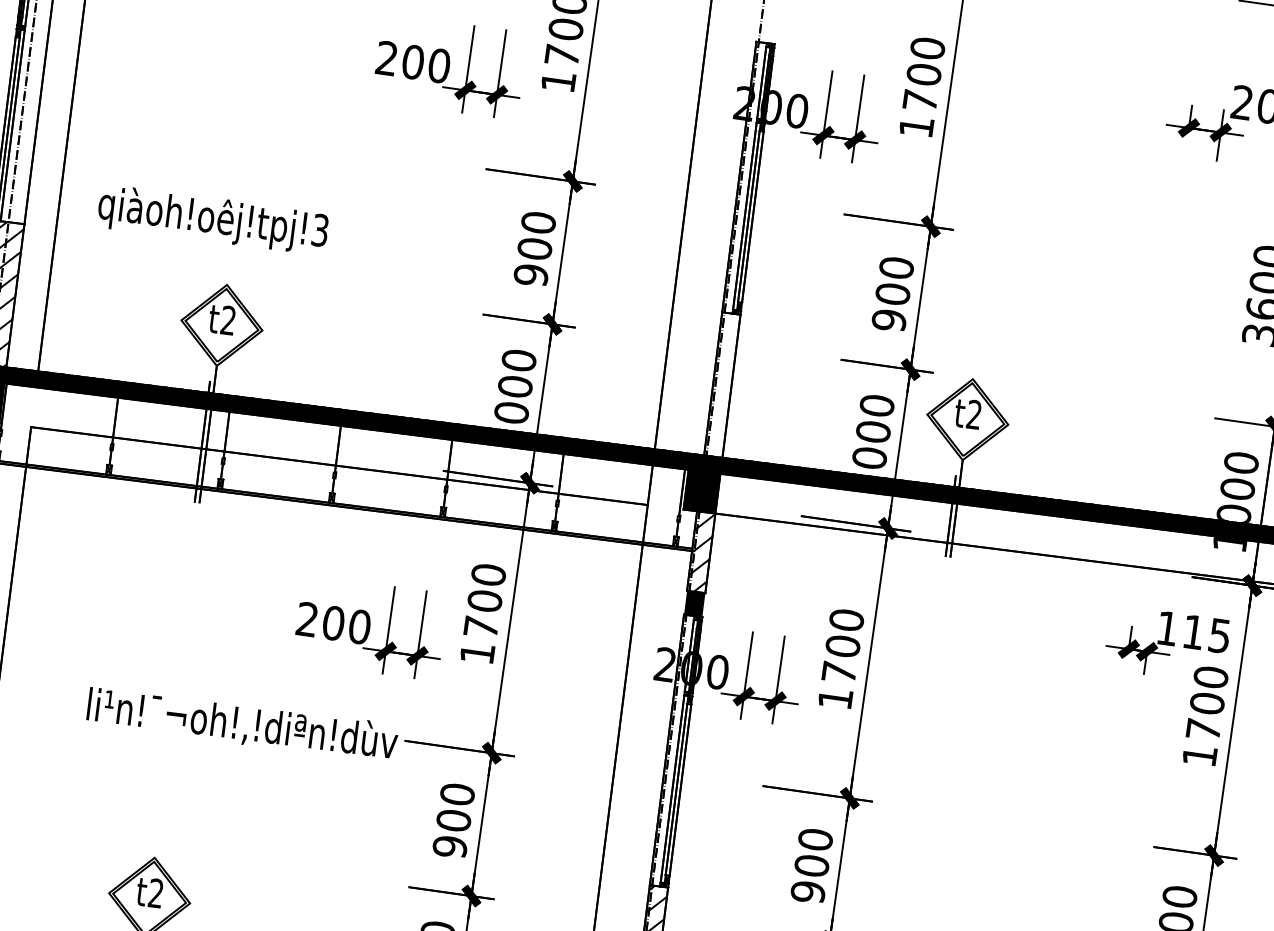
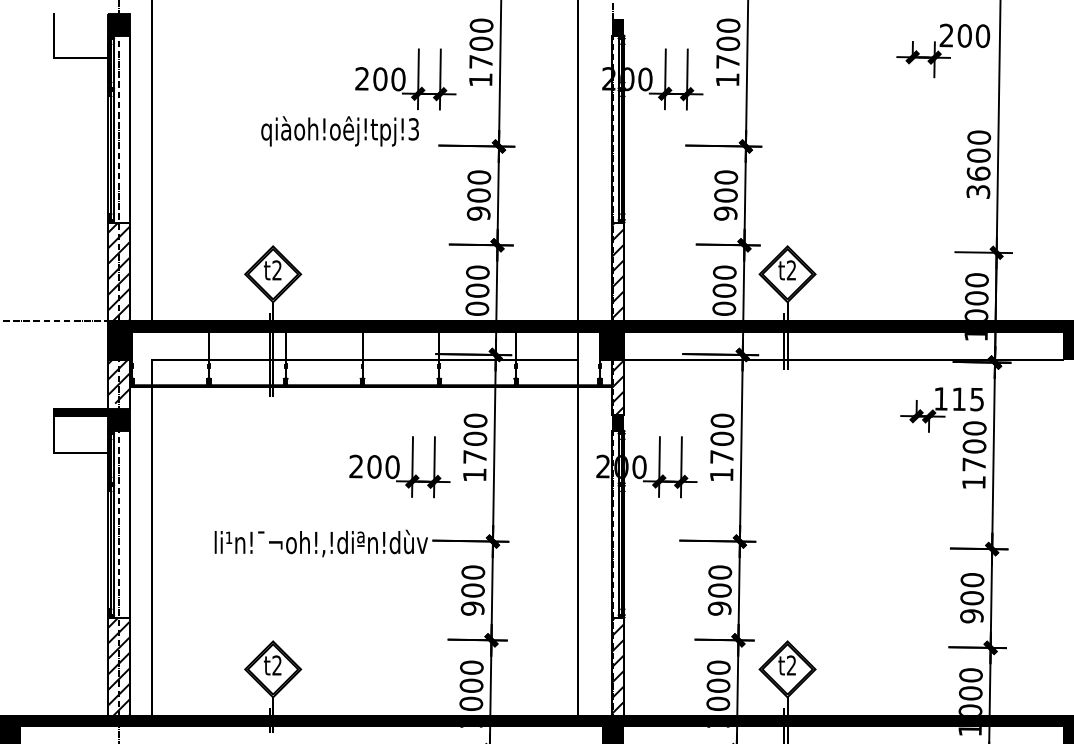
fill: (766, 30) -> (617, 27), added
text: (212, 219) -> (339, 131), moved
hatch: (721, 383) -> (617, 270), added

